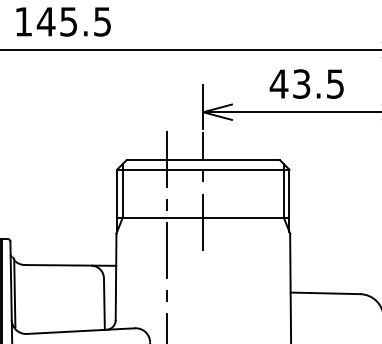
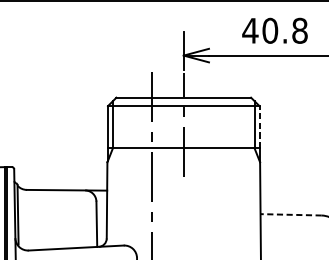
text: (318, 83) -> (285, 30), 43.5 -> 40.8
line: (289, 193) -> (259, 127), solid -> dashed
line: (325, 293) -> (291, 214), solid -> dashed

